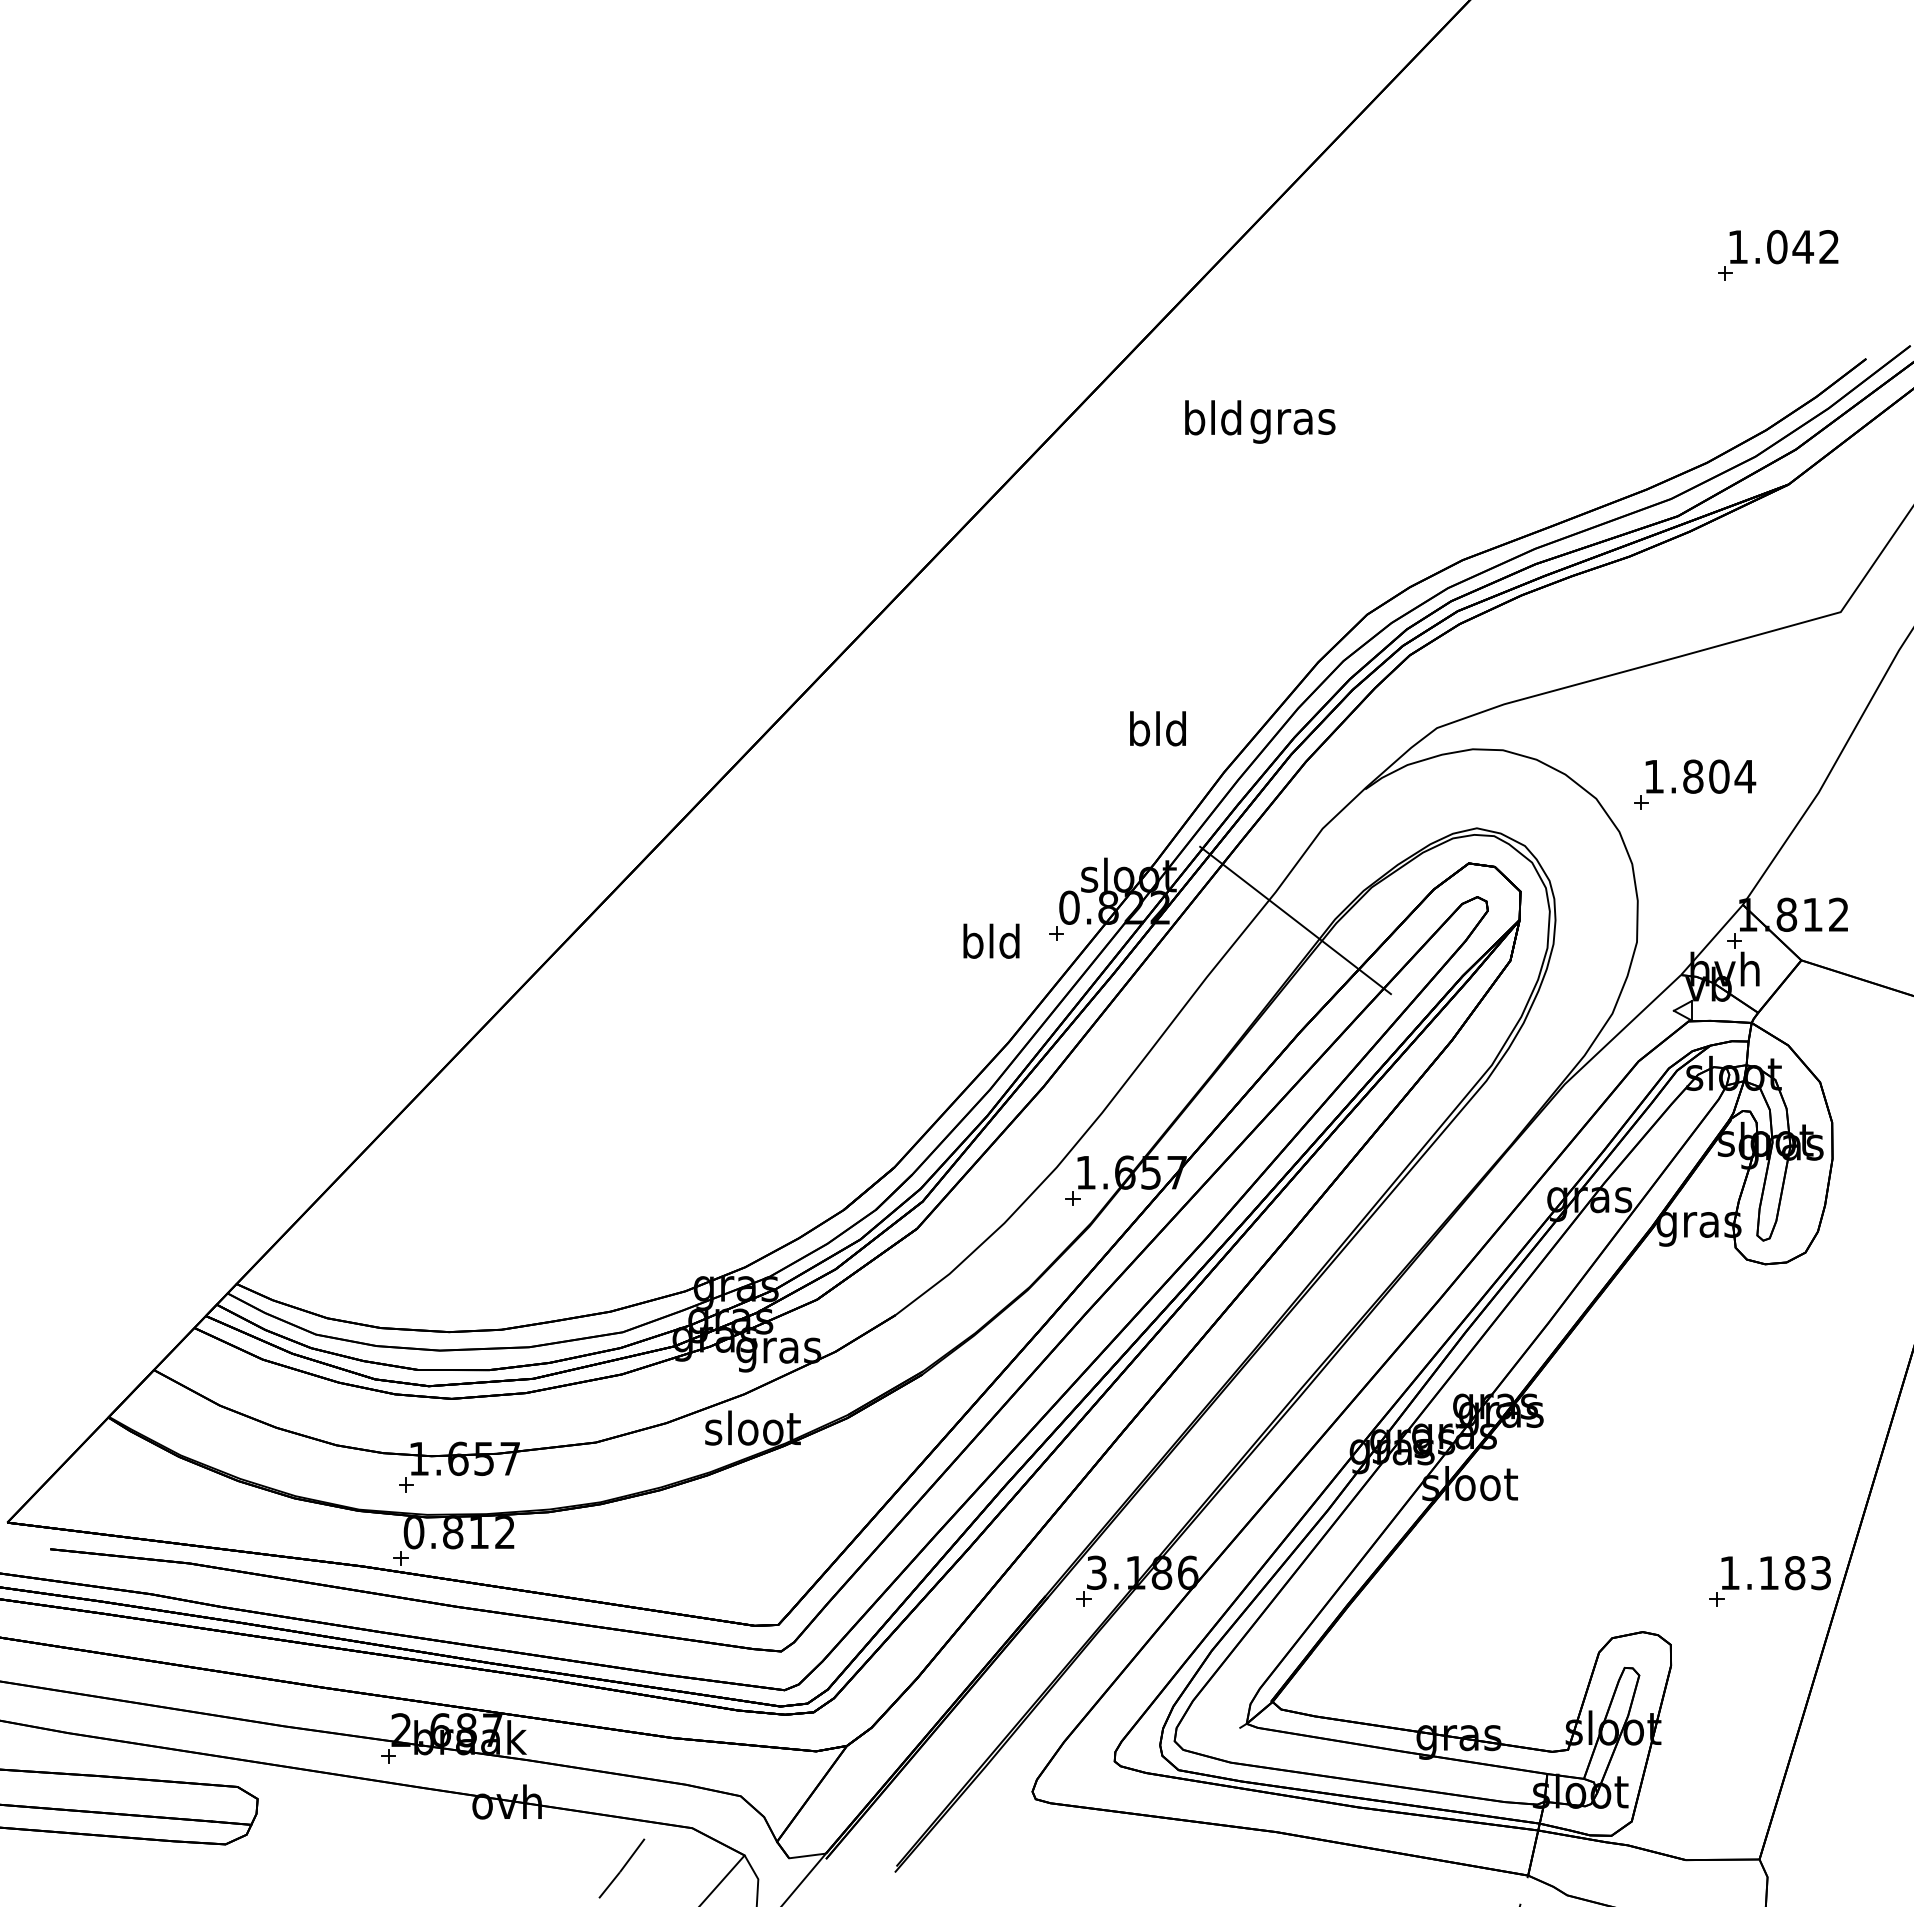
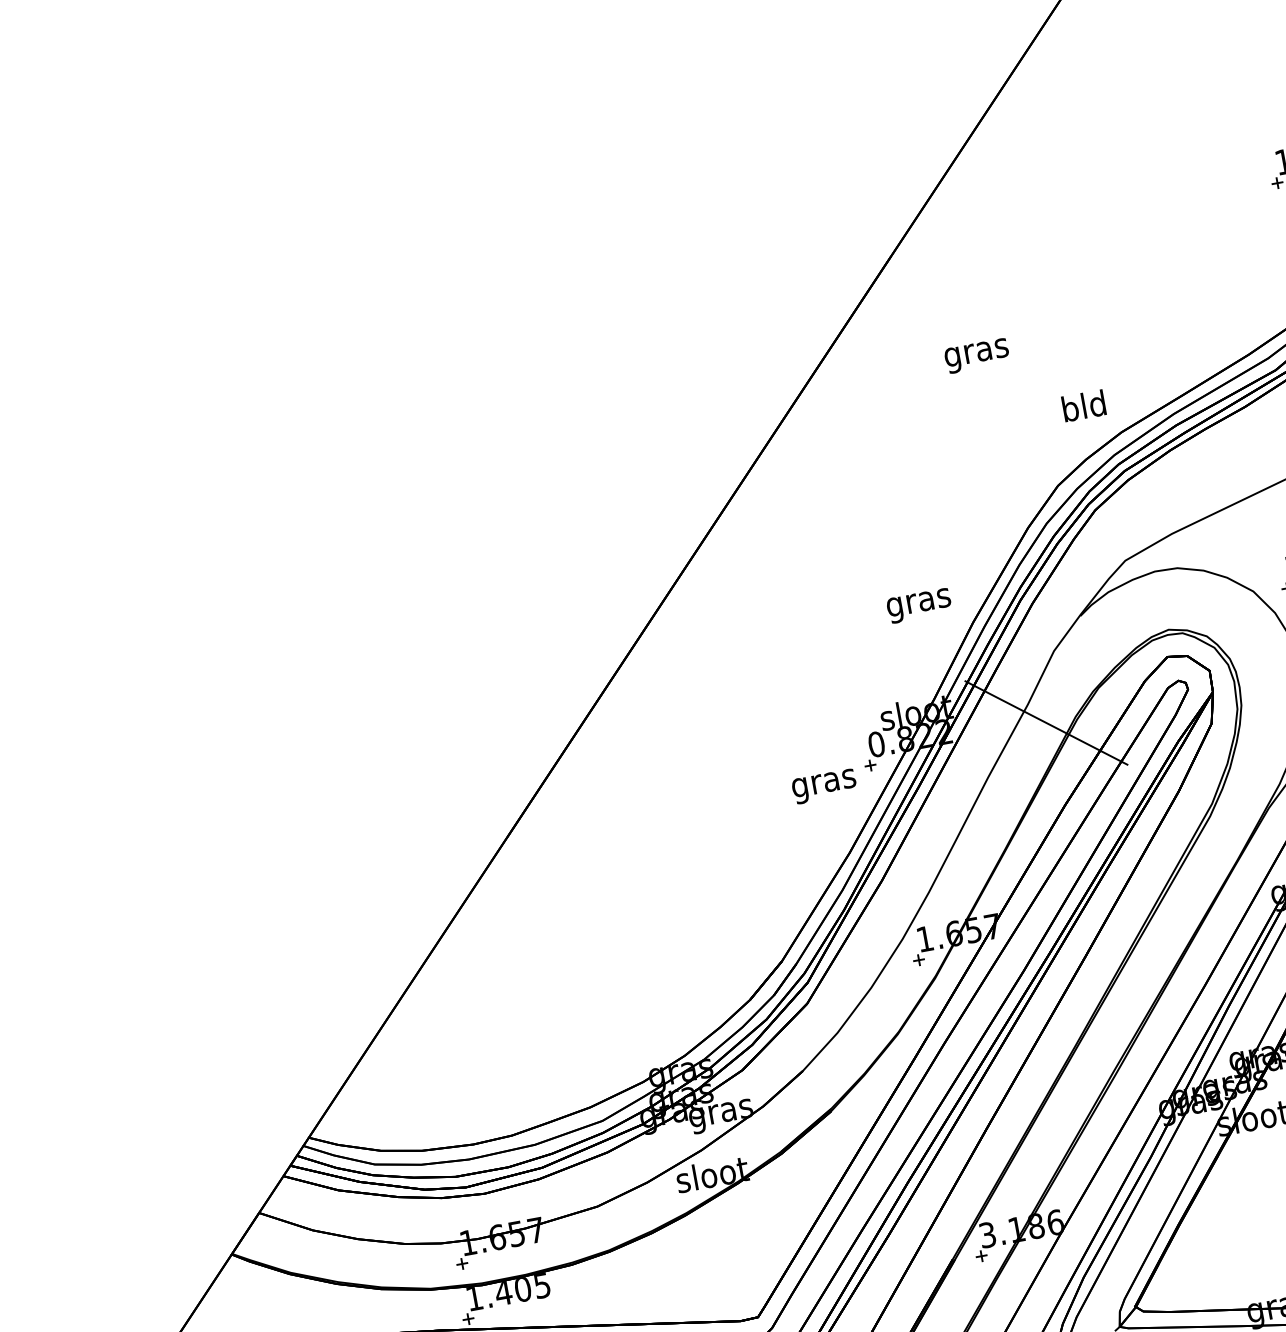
text: (1213, 417) -> (1084, 405), moved
text: (1157, 733) -> (918, 602), bld -> gras
text: (991, 945) -> (823, 783), bld -> gras
text: (458, 1532) -> (507, 1292), 0.812 -> 1.405

